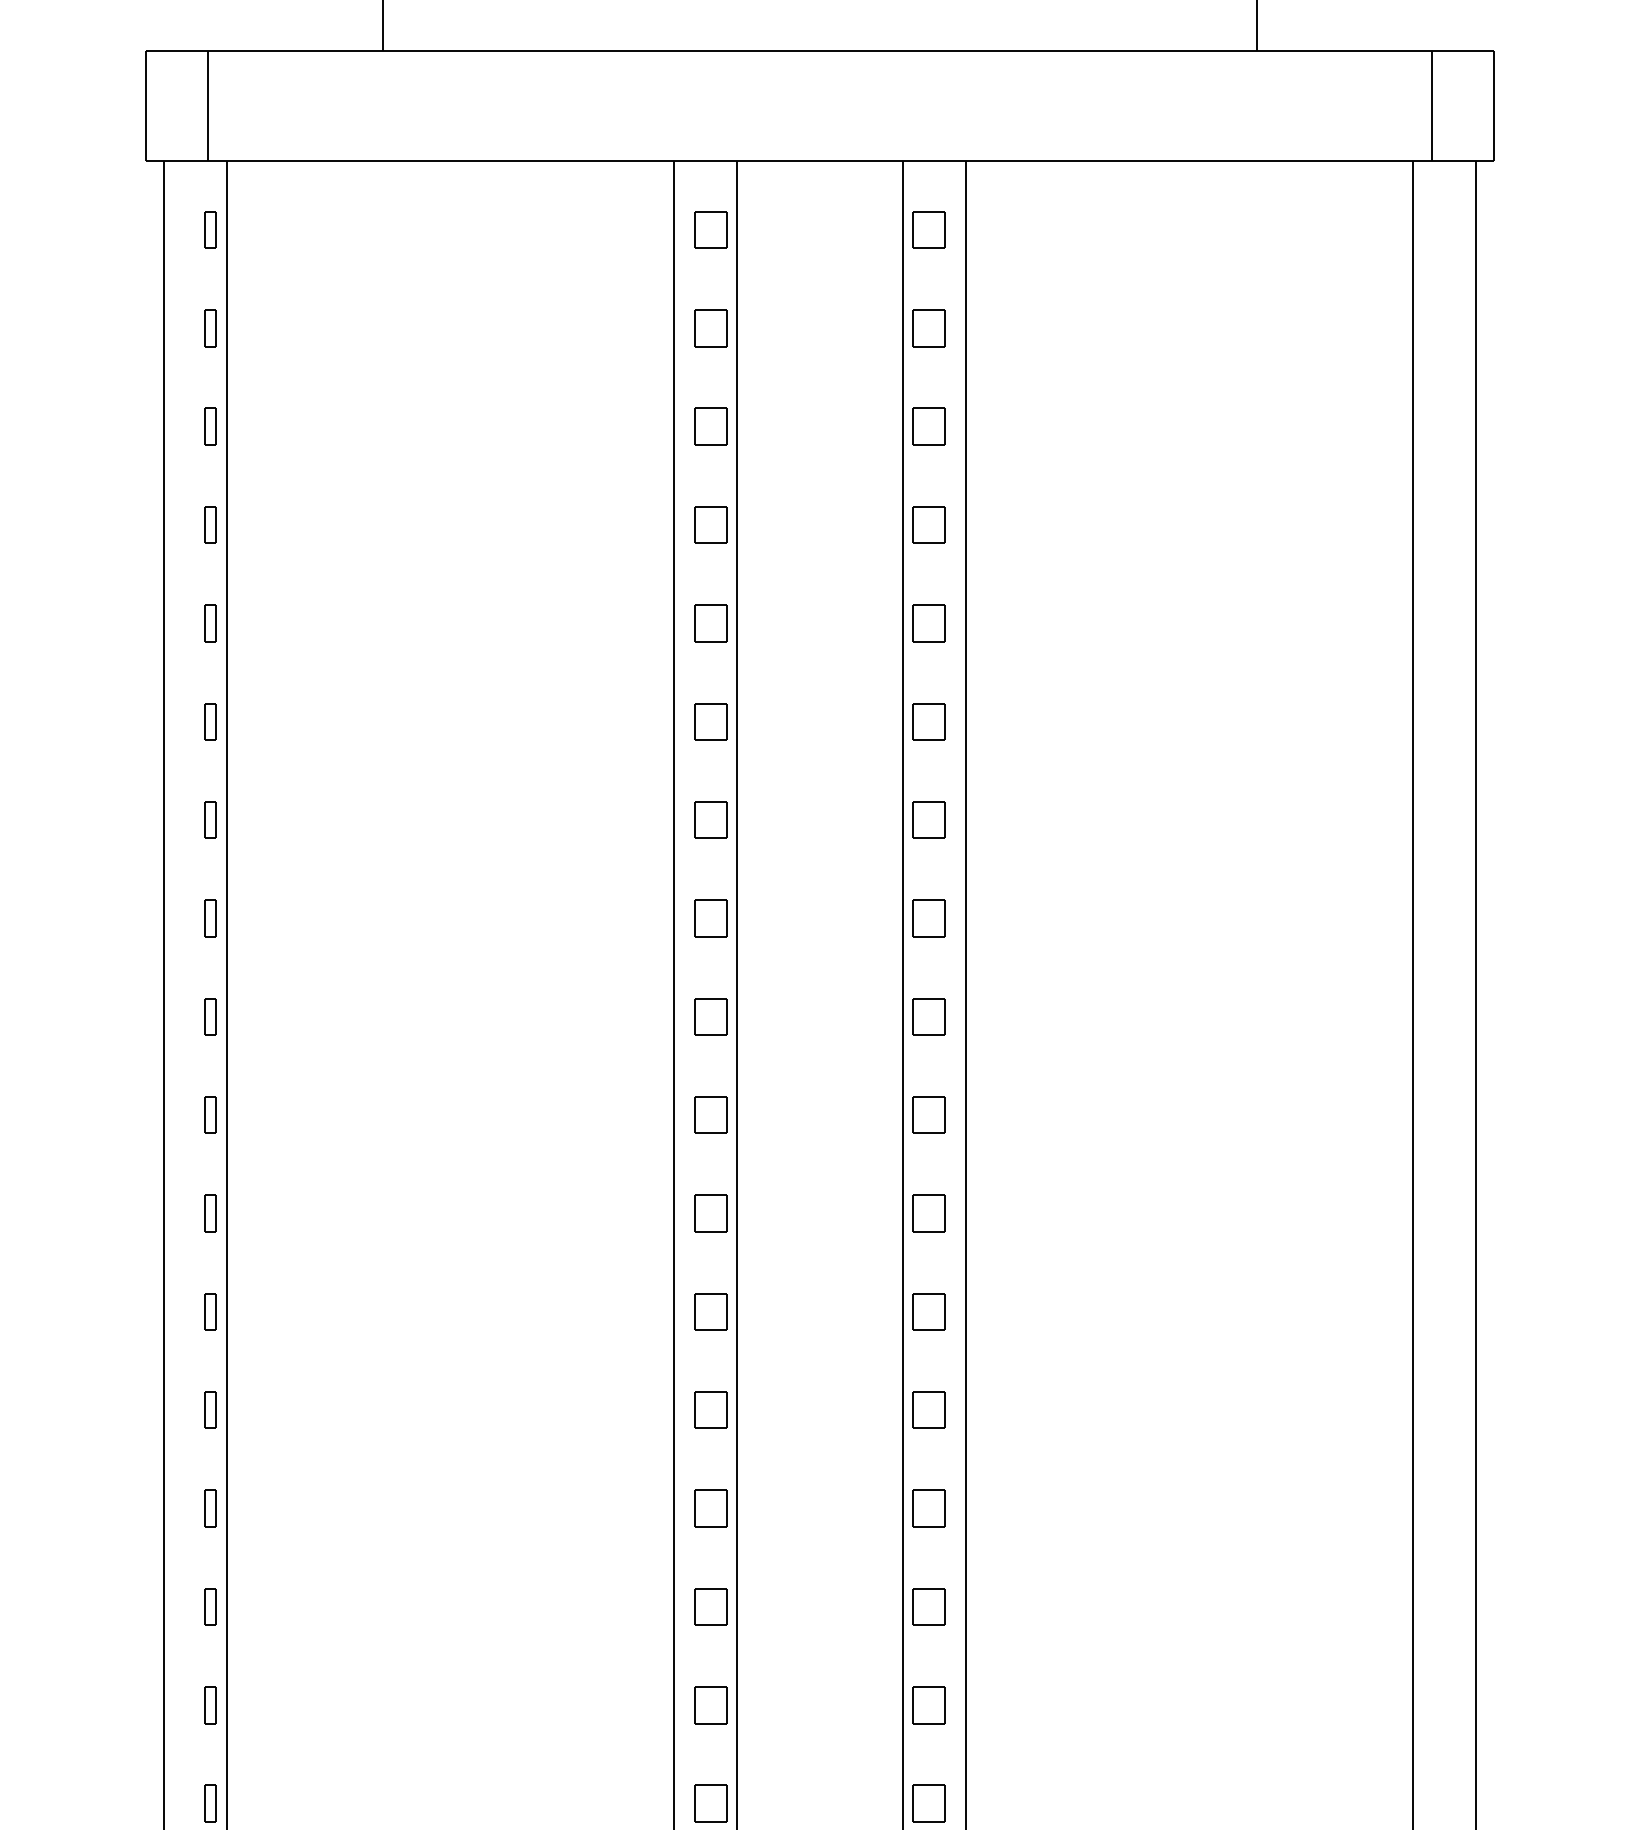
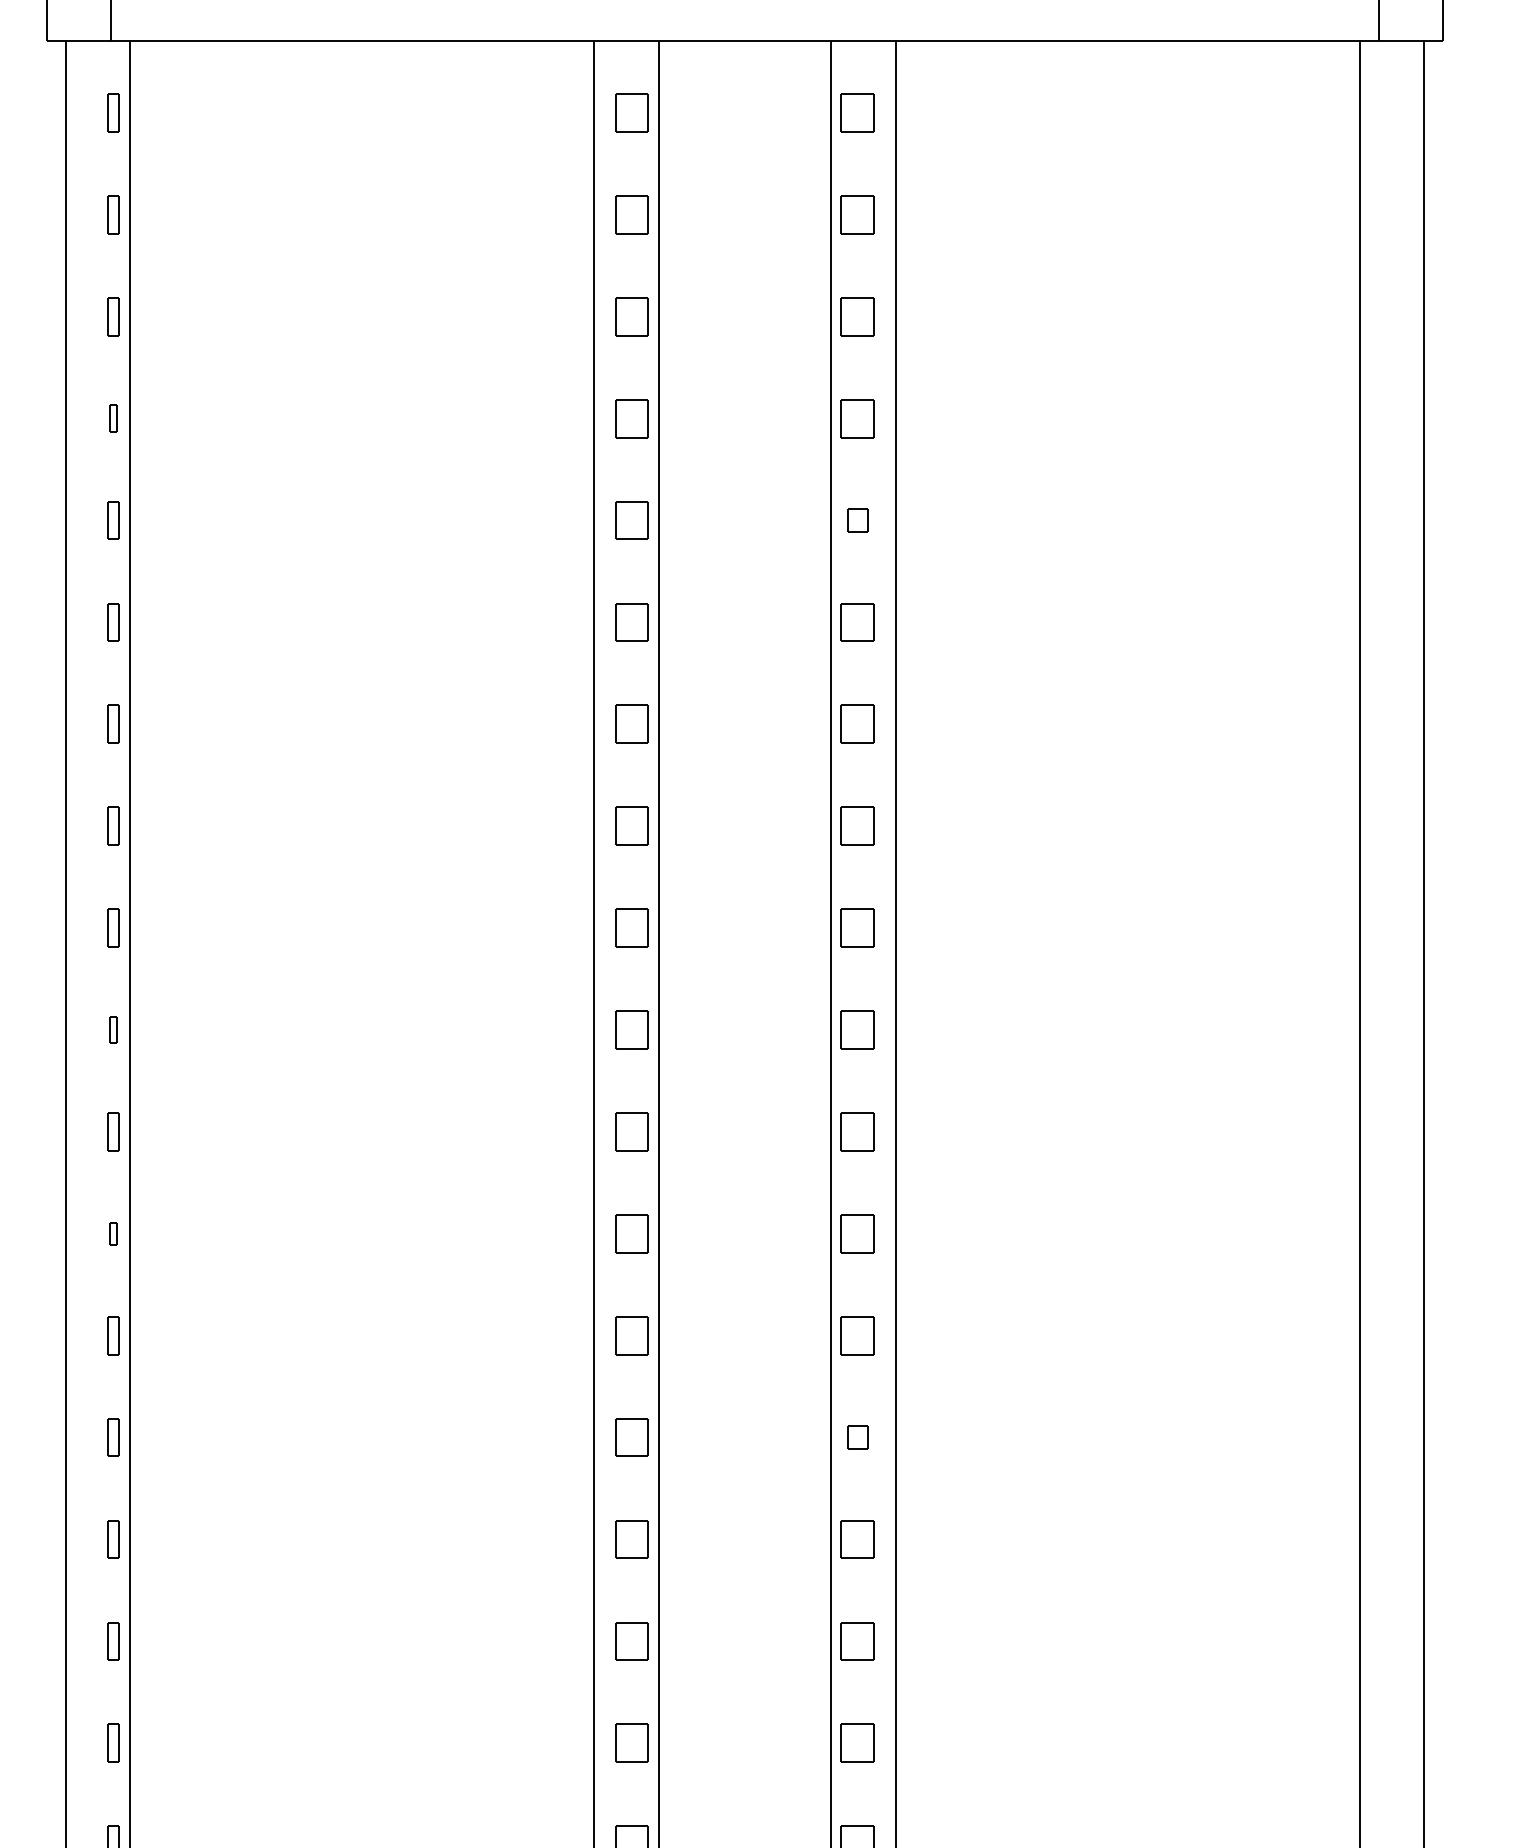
part: (210, 524) -> (113, 418), size x0.7
part: (928, 623) -> (857, 520), size x0.6
part: (210, 1114) -> (113, 1029), size x0.7
part: (210, 1311) -> (113, 1233), size x0.6
part: (928, 1508) -> (857, 1437), size x0.6

